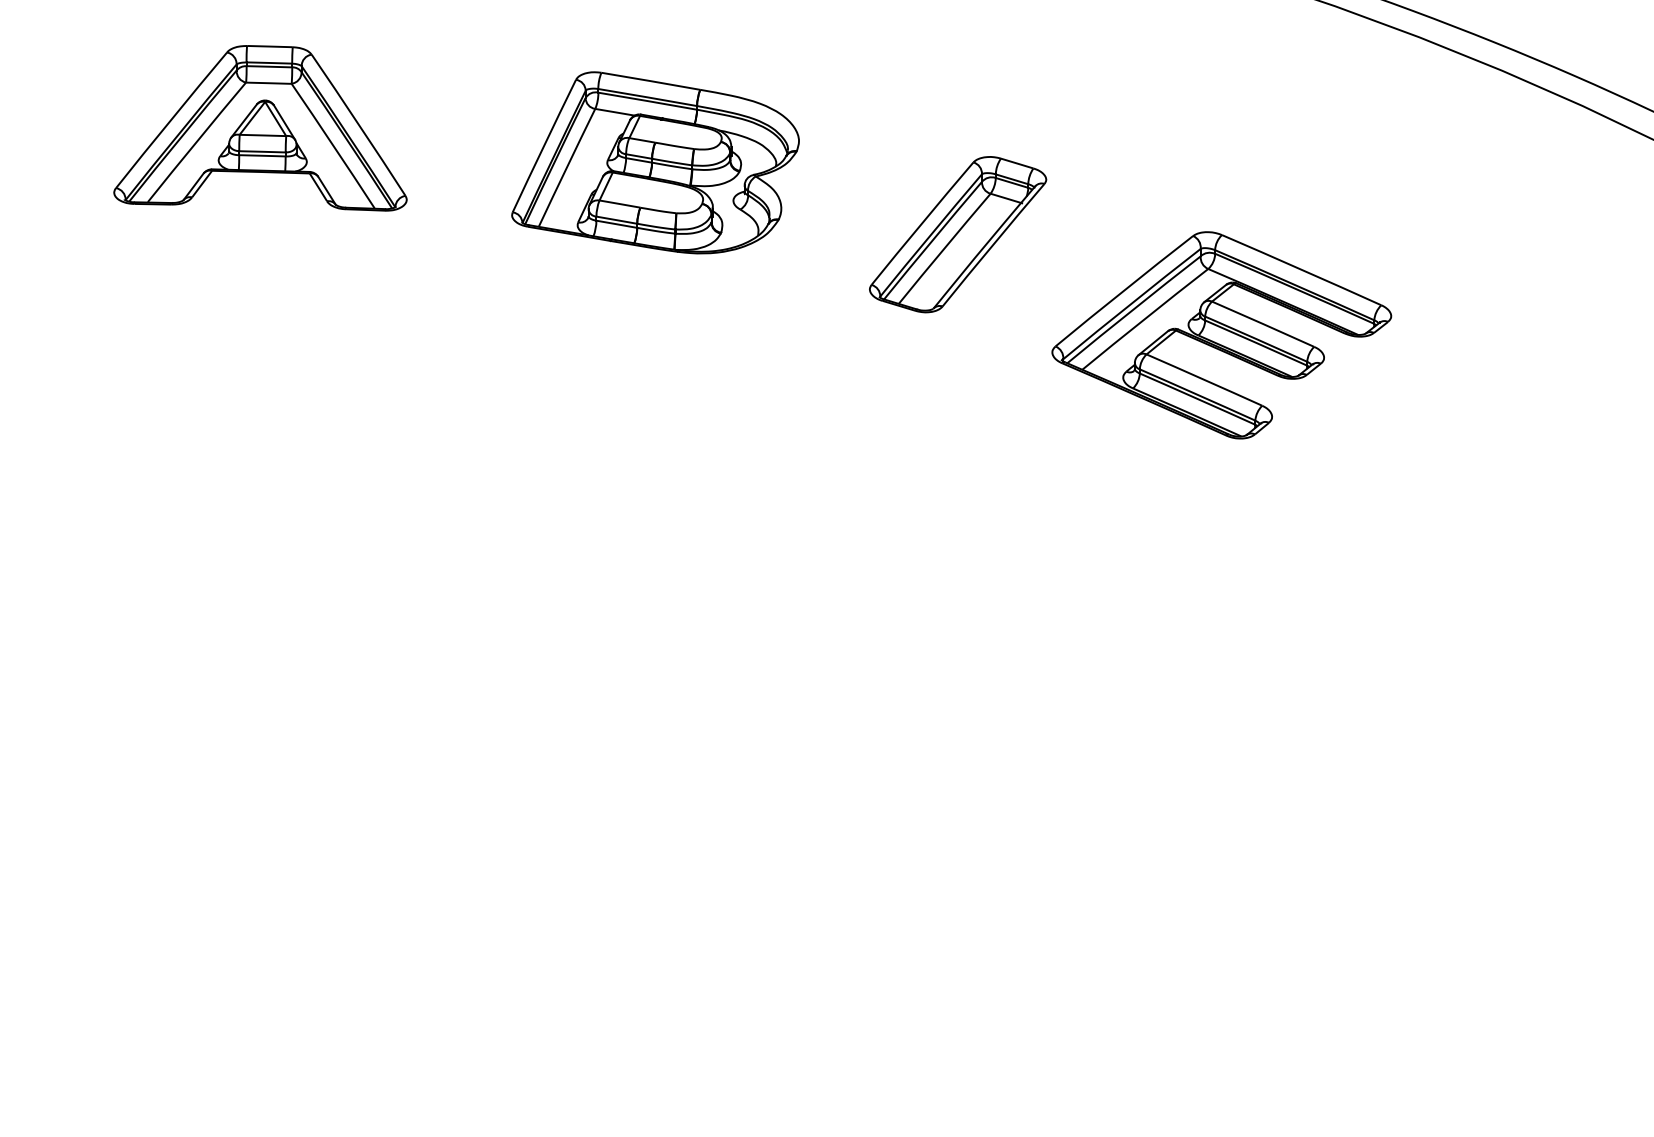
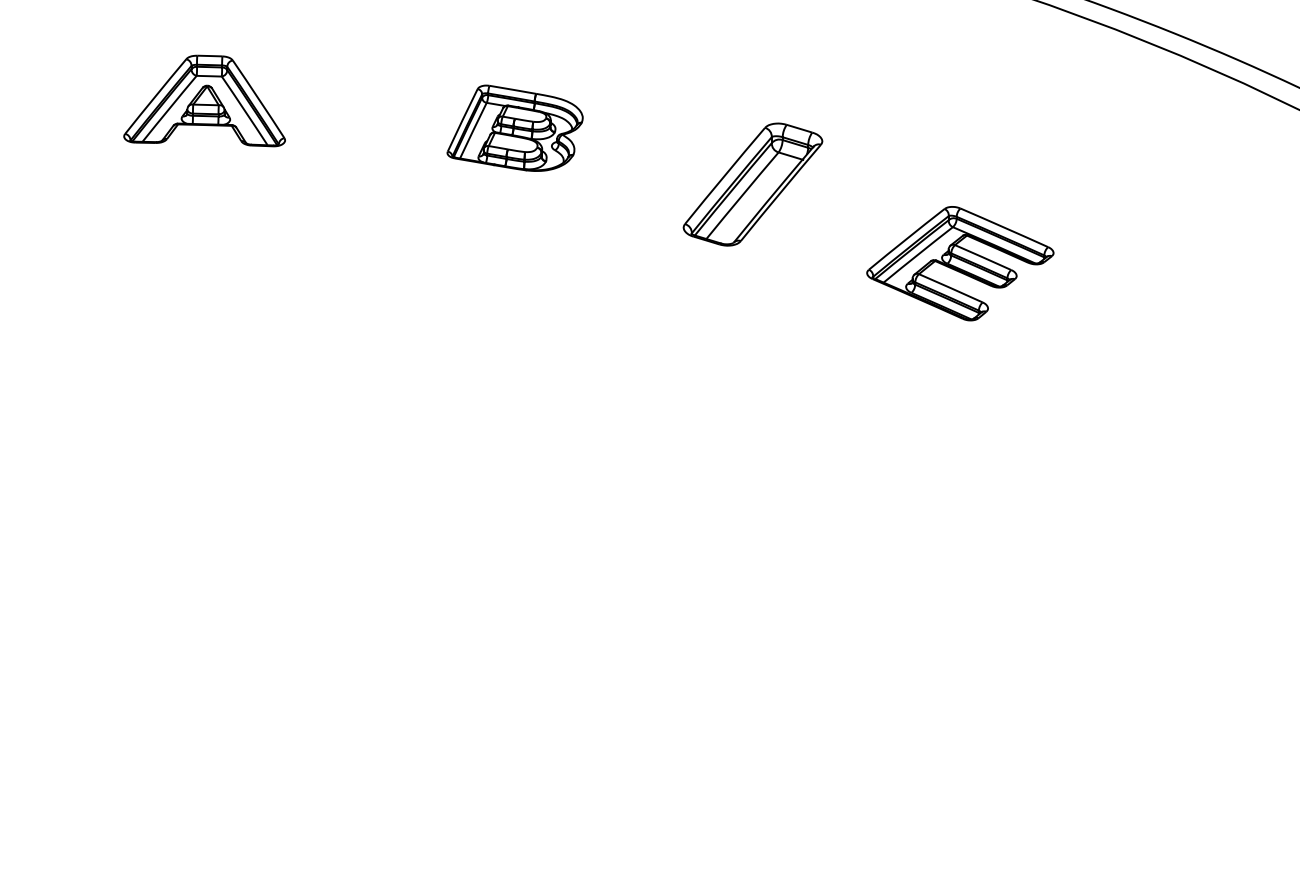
part: (260, 127) -> (204, 100), size x0.7
part: (654, 163) -> (514, 128), size x0.6
part: (1222, 335) -> (960, 263), size x0.7

